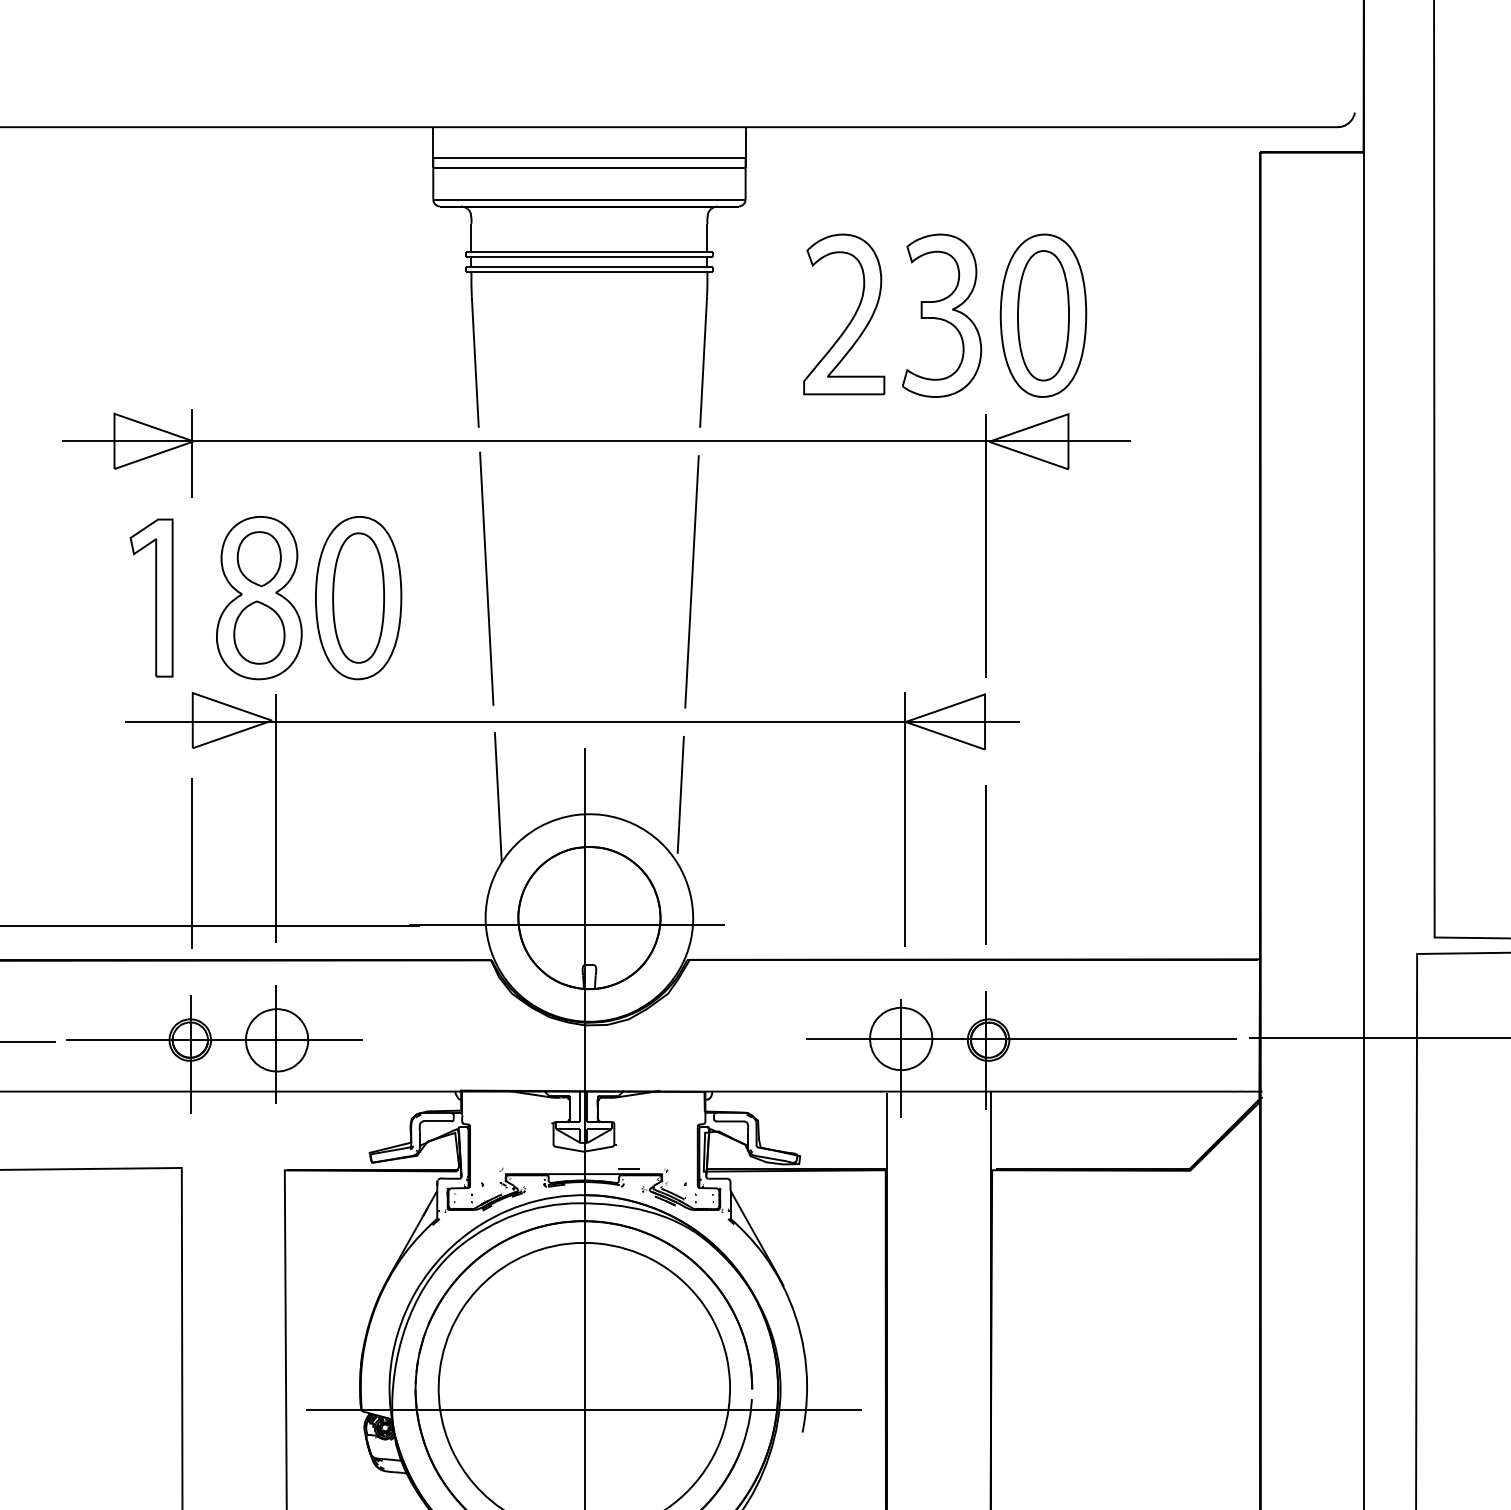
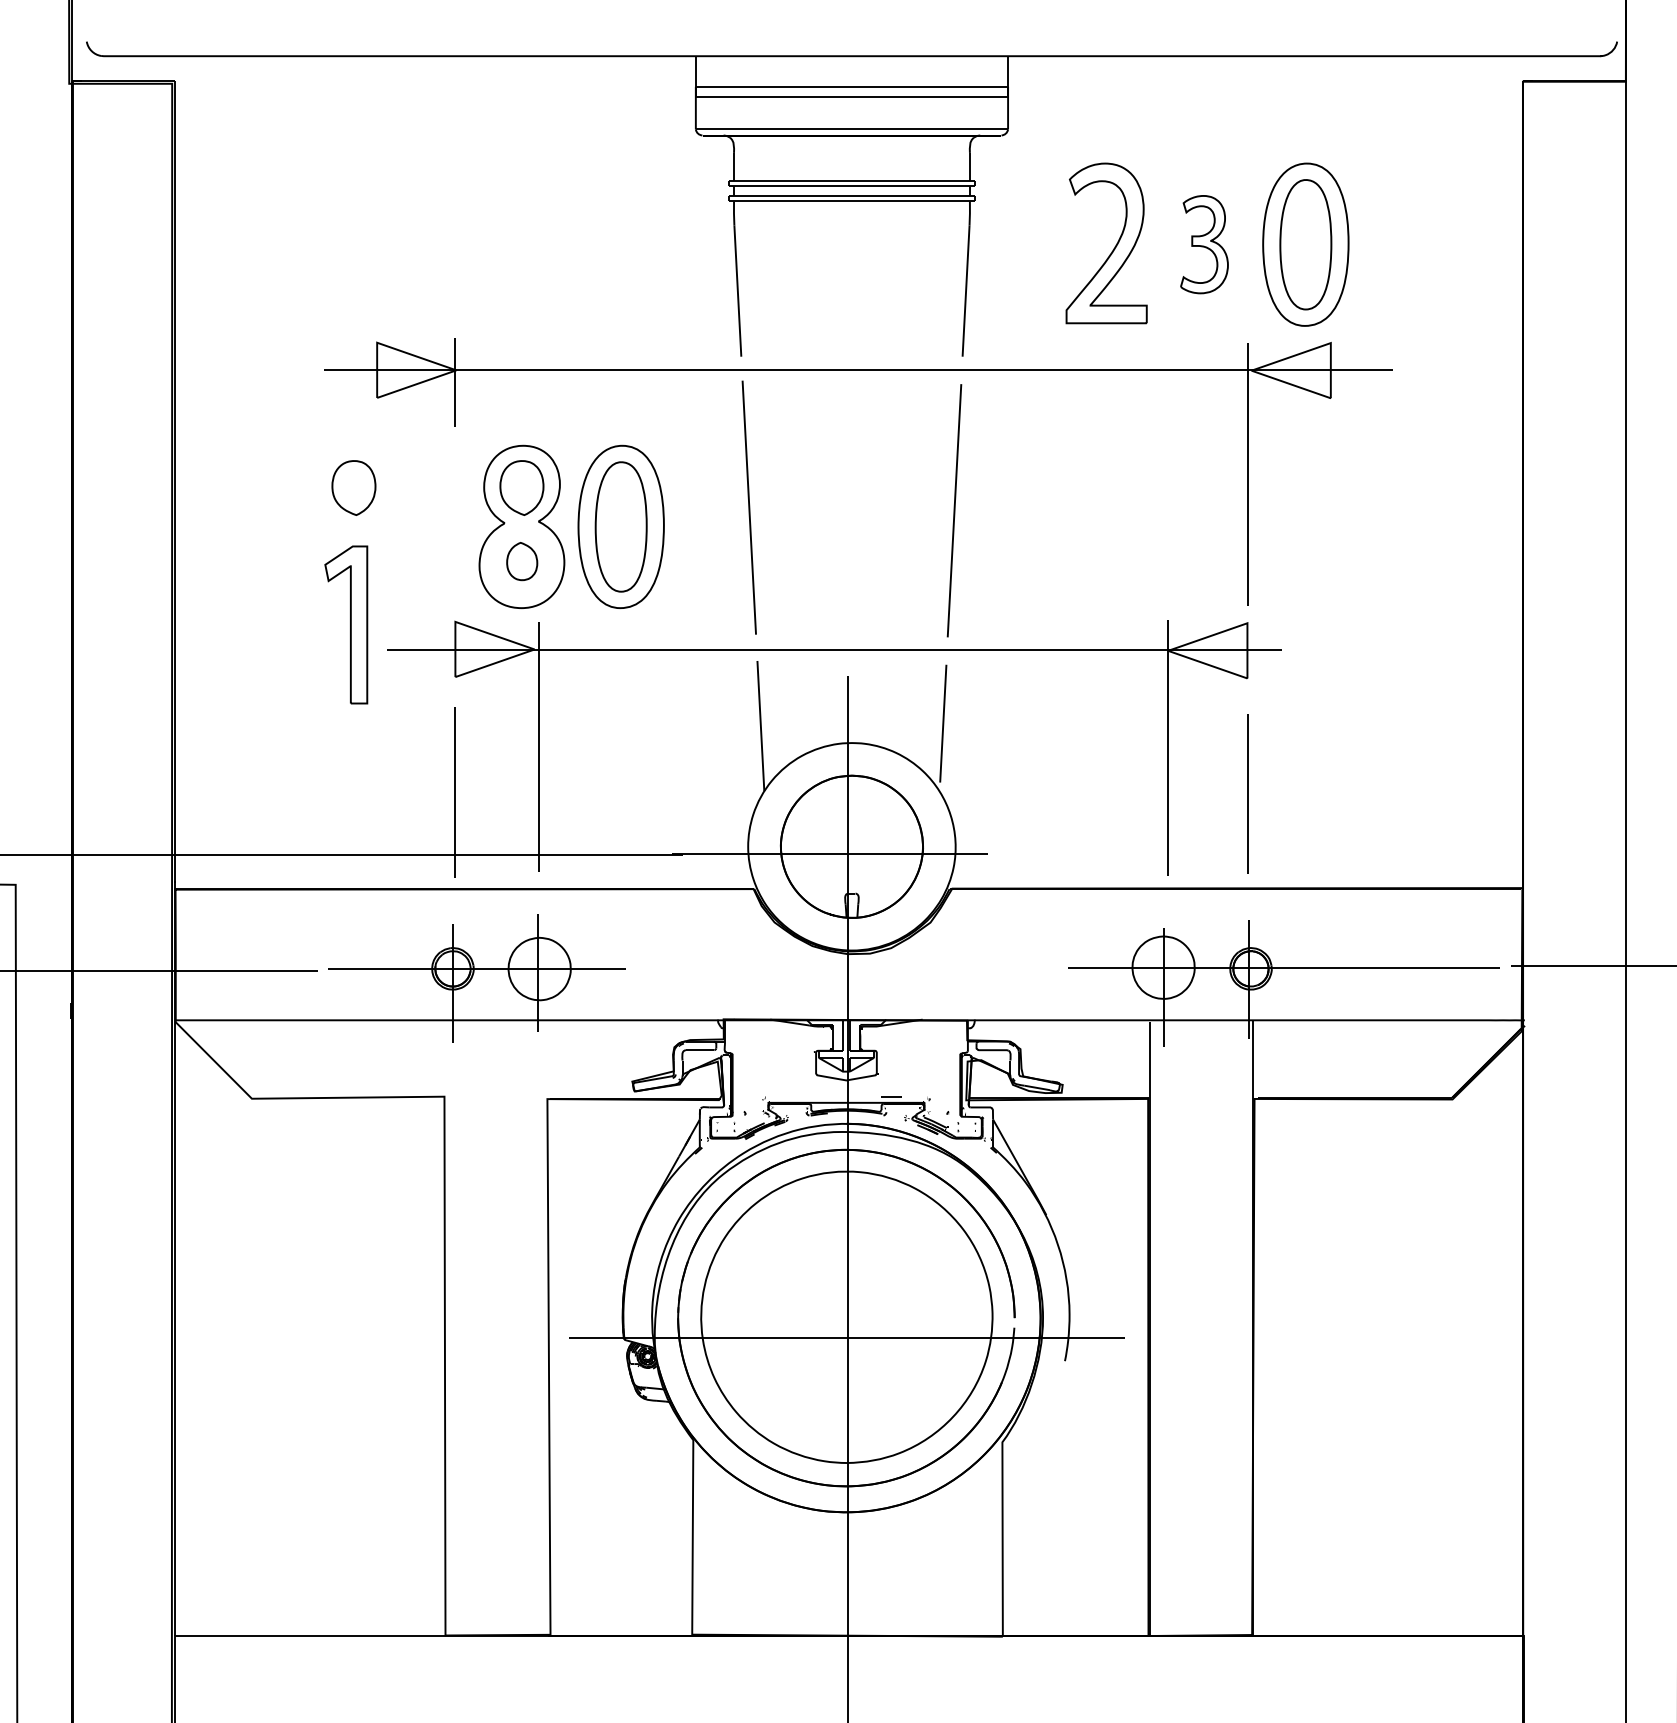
part: (942, 315) -> (1204, 244), size x0.6
part: (90, 558) -> (353, 487), added
part: (151, 597) -> (346, 624), moved
part: (259, 632) -> (522, 561), size x0.6

